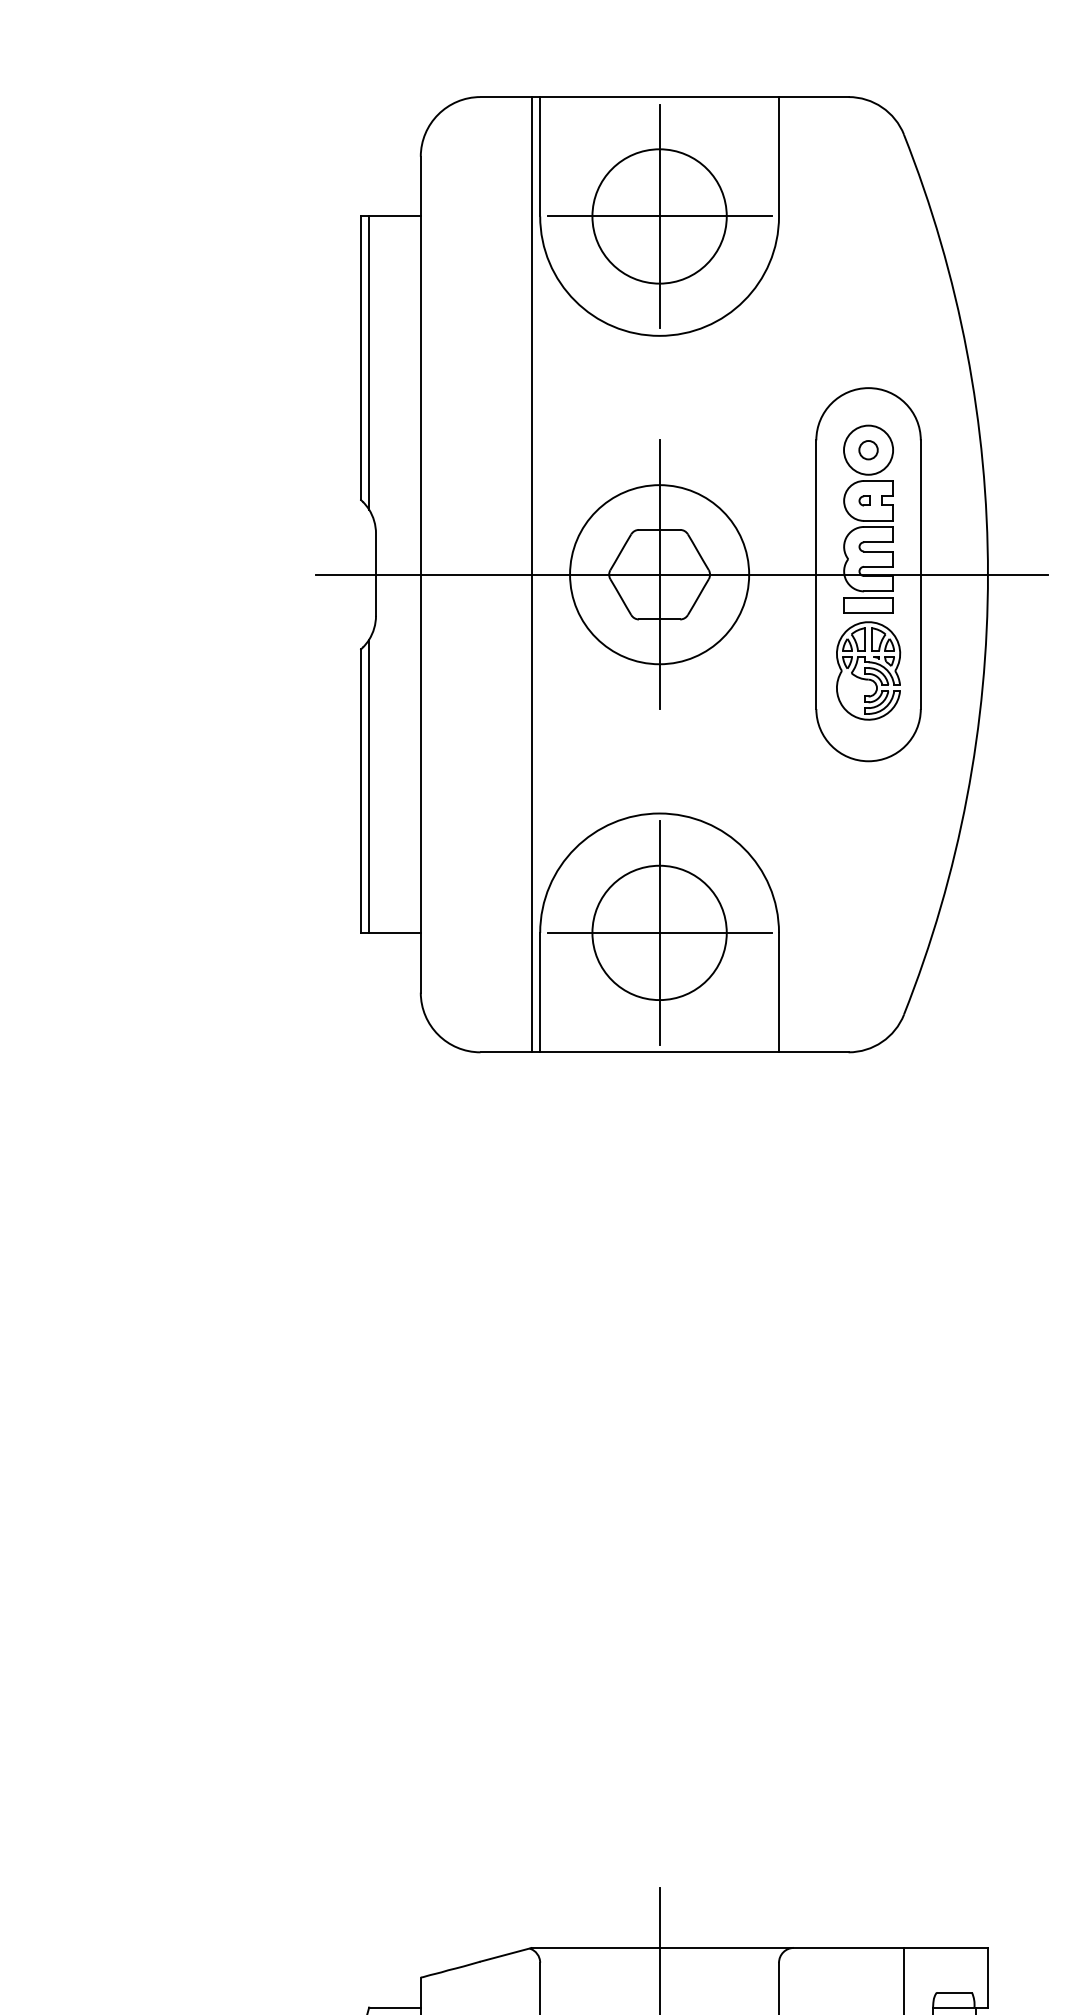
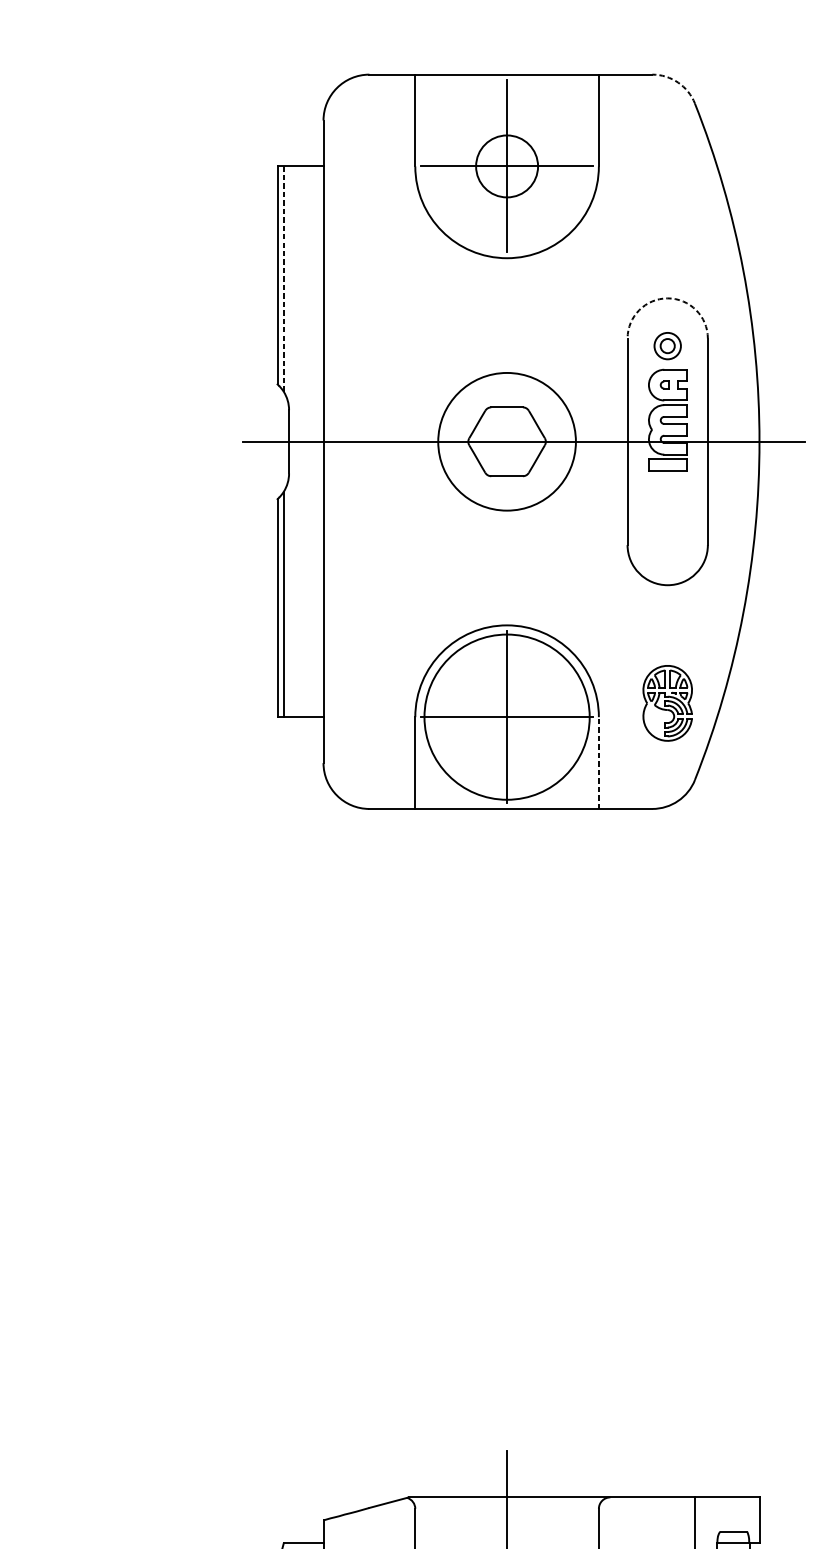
arc: (882, 107) -> (678, 82), solid -> dashed
circle: (659, 216) -> (507, 166), size x0.6
line: (369, 363) -> (284, 279), solid -> dashed
arc: (868, 388) -> (667, 298), solid -> dashed
circle: (868, 449) -> (667, 345), size x0.7
line: (532, 574) -> (409, 441), removed
line: (659, 574) -> (507, 441), removed
part: (868, 670) -> (667, 703), moved
circle: (659, 932) -> (507, 716), size x1.6
line: (779, 992) -> (599, 762), solid -> dashed

